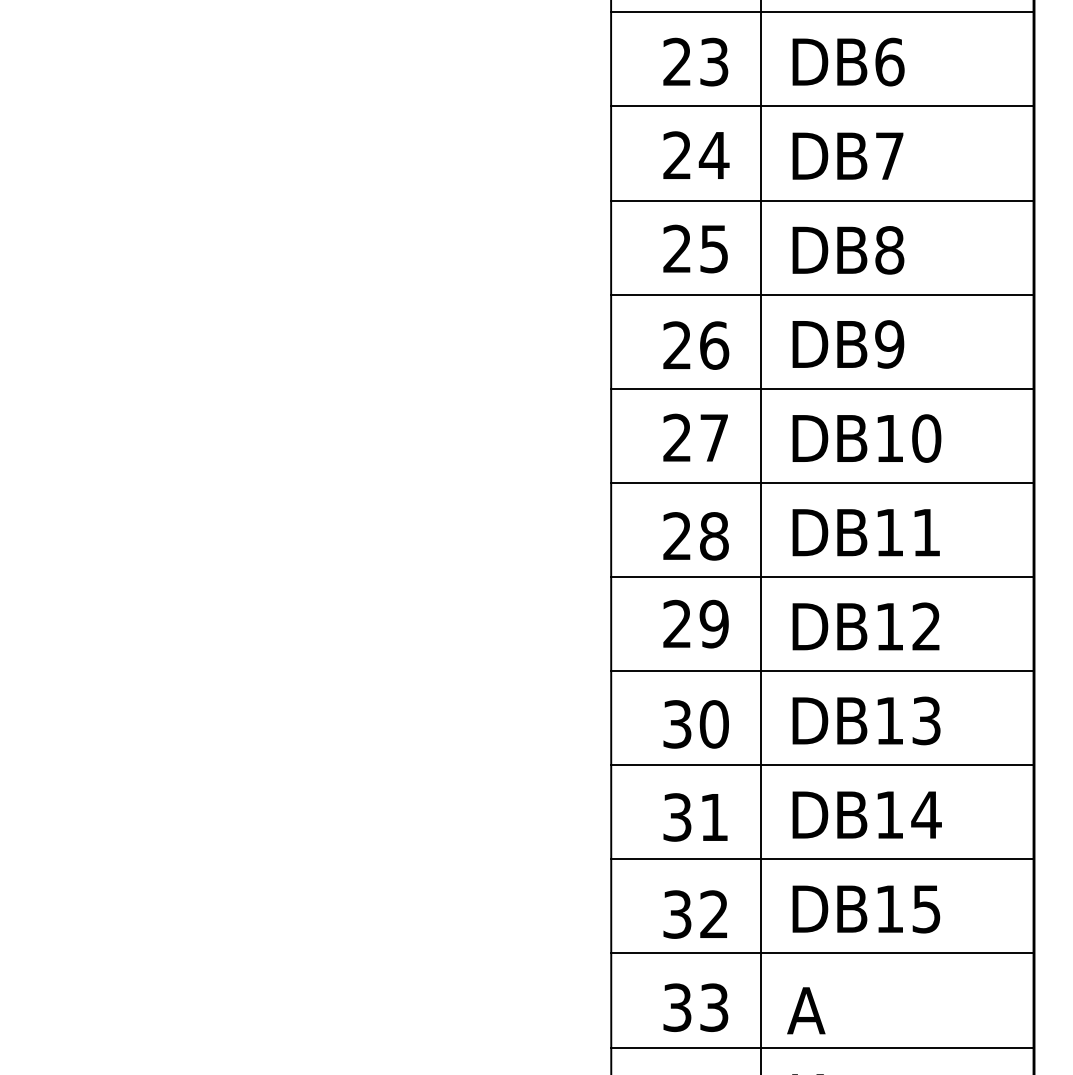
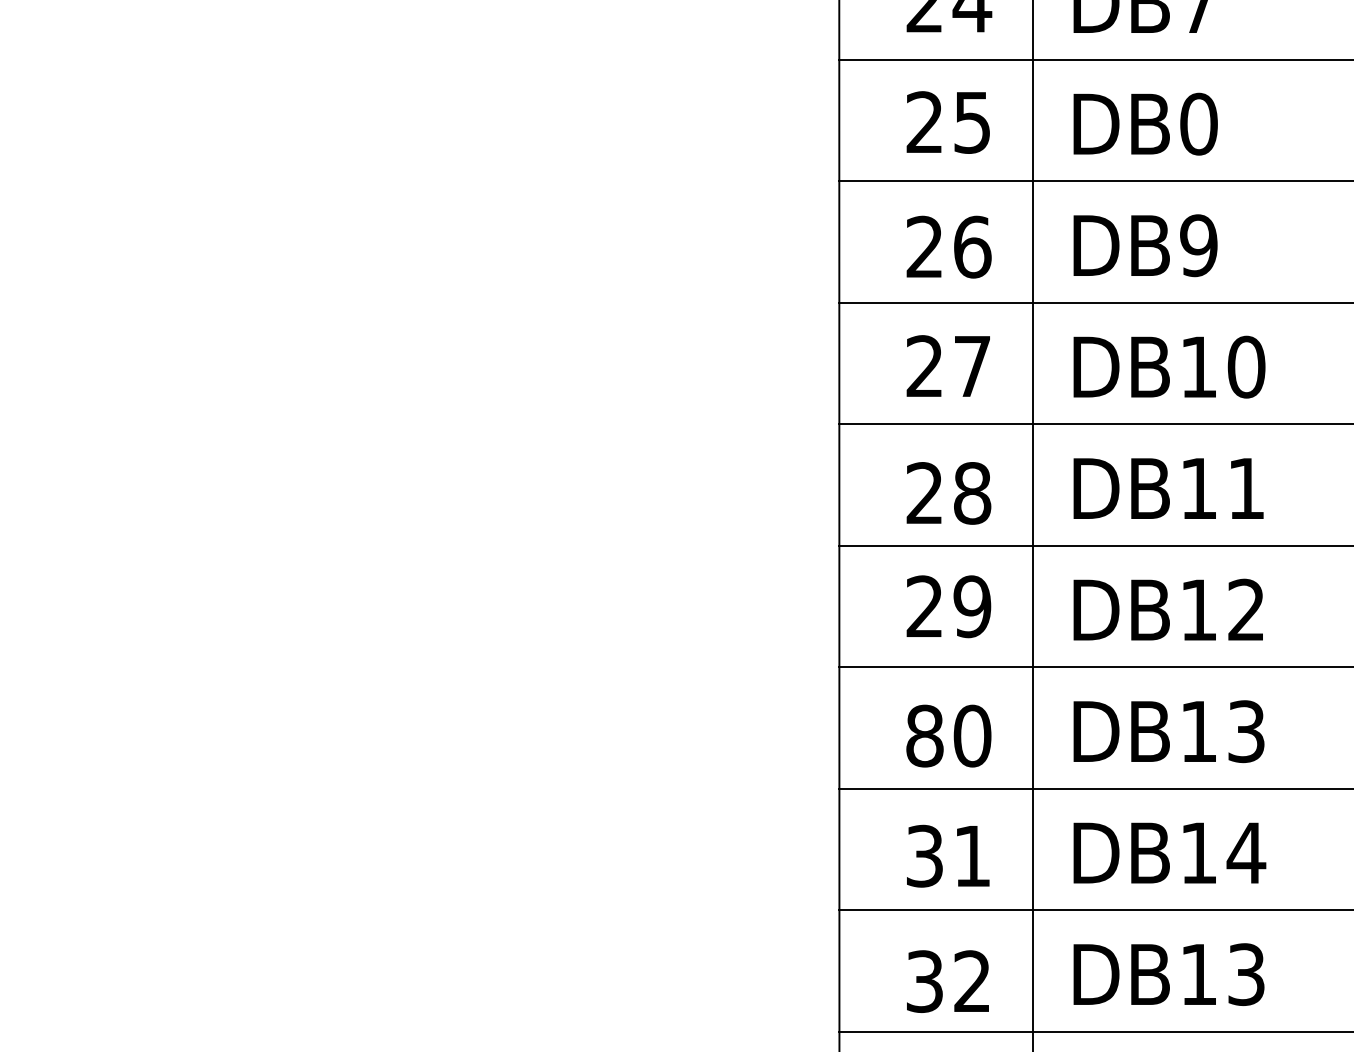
text: (889, 250) -> (1198, 124), DB8 -> DB0
text: (677, 724) -> (924, 736), 30 -> 80
text: (926, 908) -> (1246, 973), DB15 -> DB13

